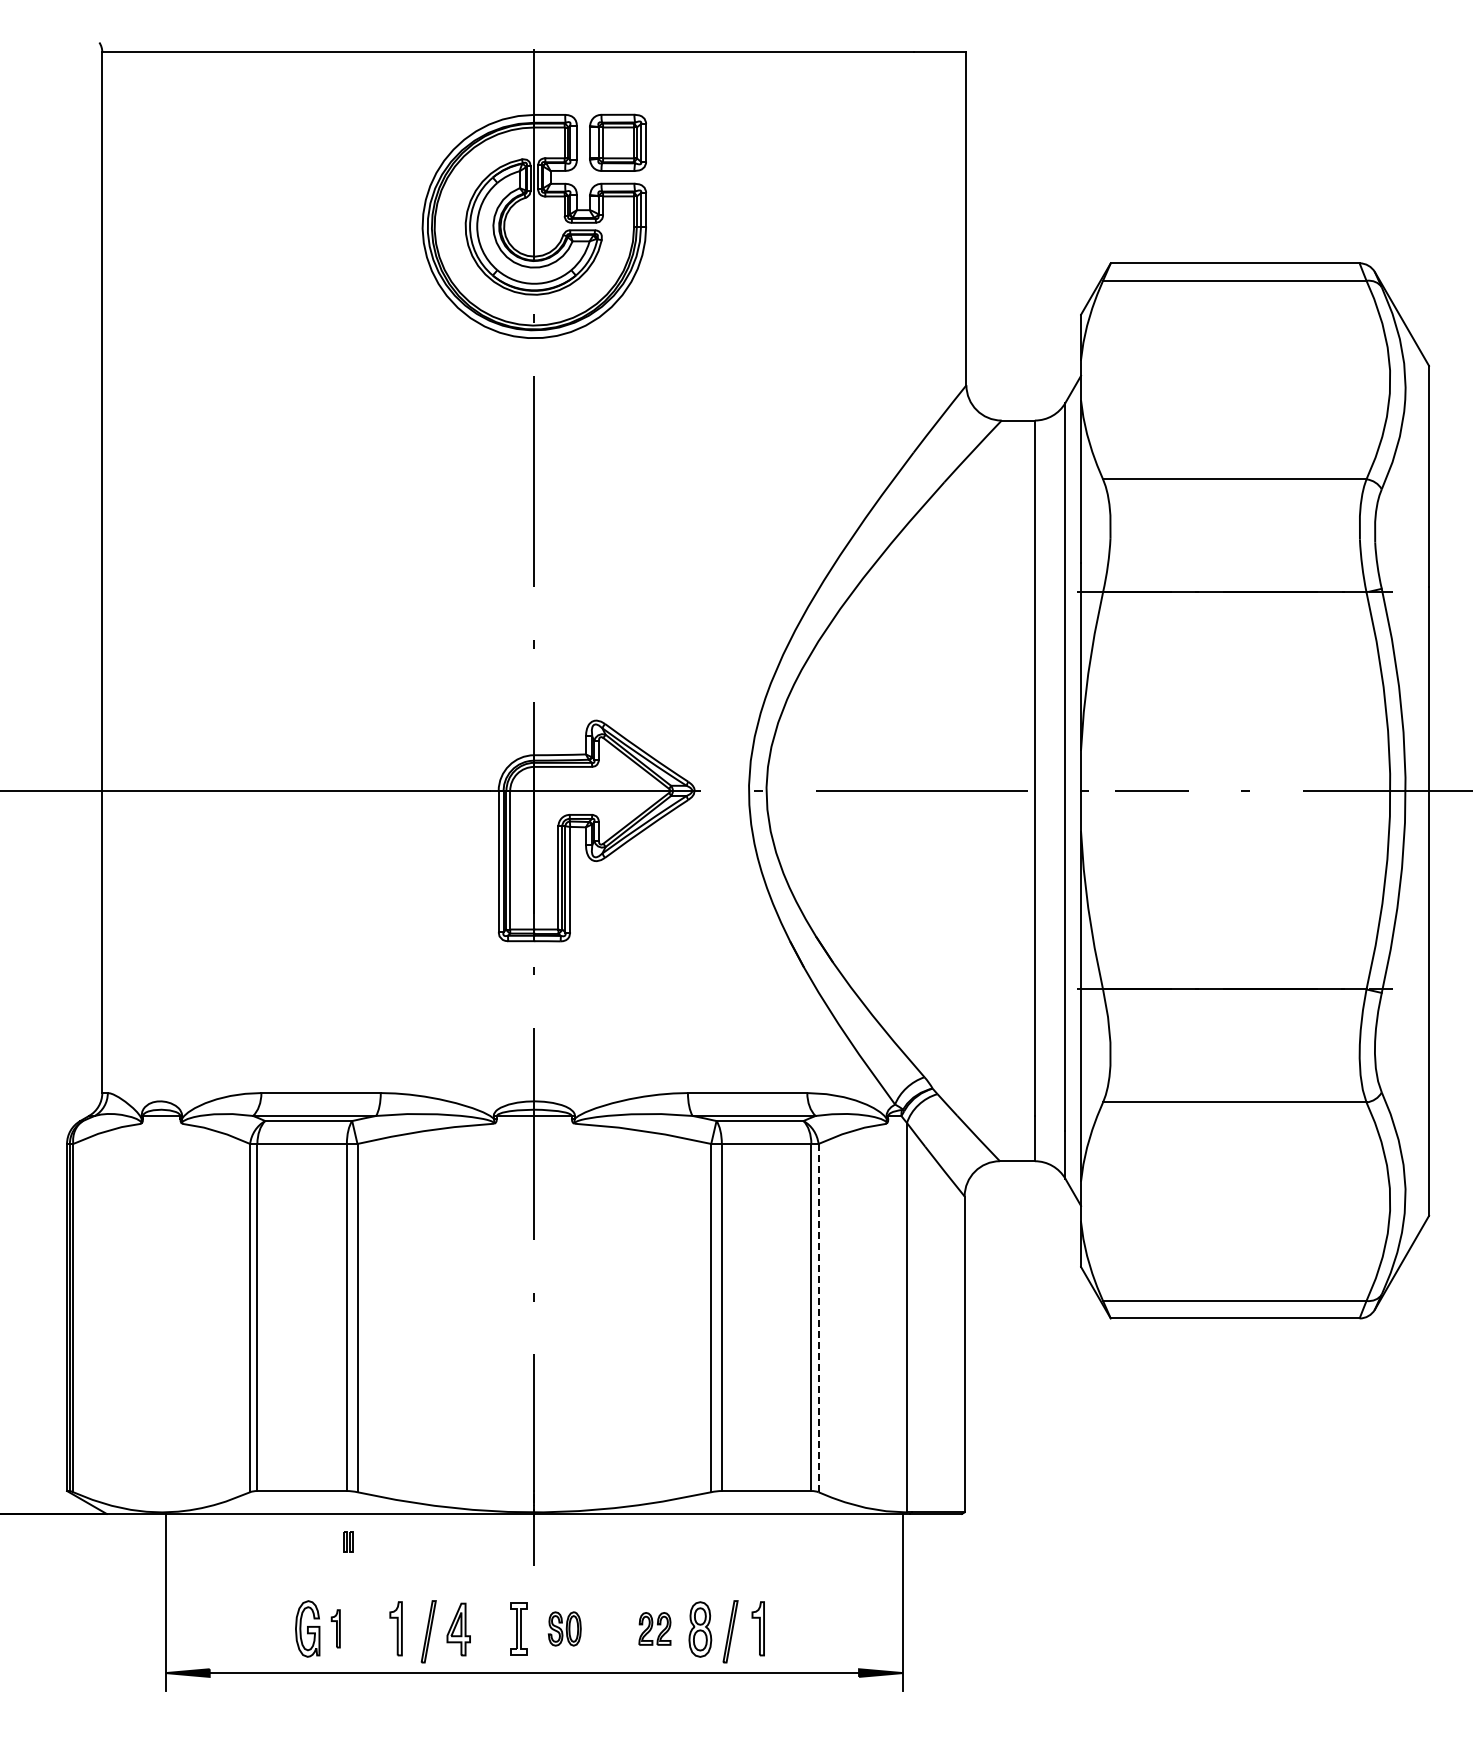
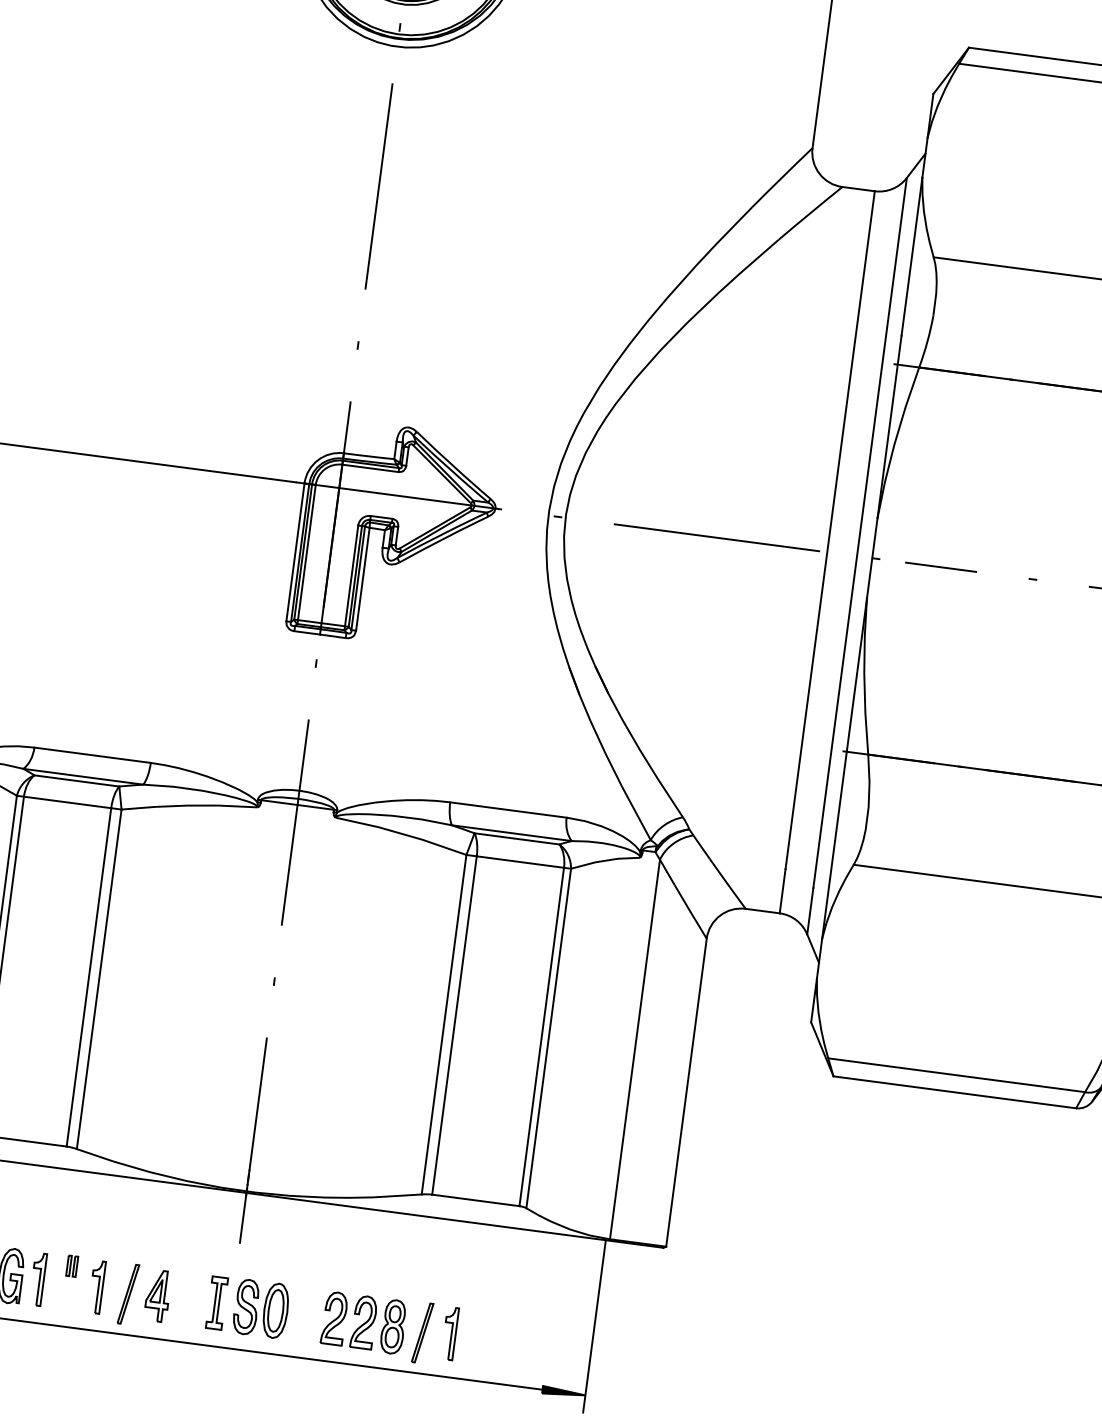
line: (818, 1317) -> (548, 1037), dashed -> solid
part: (348, 1541) -> (72, 1265), moved
part: (335, 1628) -> (37, 1279), size x1.43
part: (564, 1628) -> (261, 1308), size x1.67
part: (654, 1628) -> (348, 1320), size x1.67

